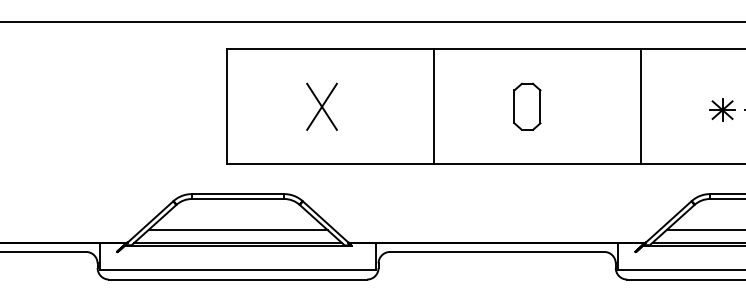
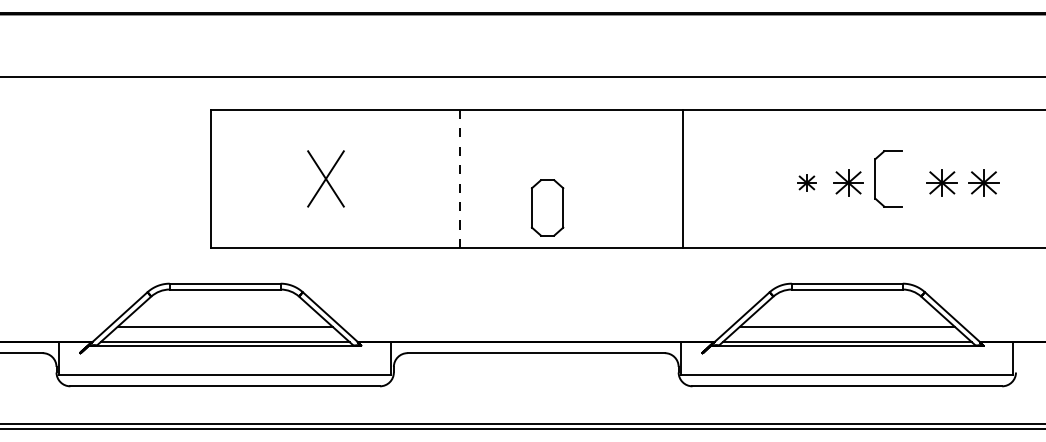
line: (434, 106) -> (460, 178), solid -> dashed
part: (527, 106) -> (547, 207), moved
line: (641, 106) -> (683, 178), moved
part: (722, 109) -> (806, 182), size x0.6

